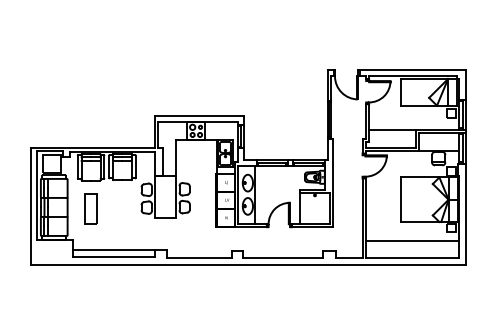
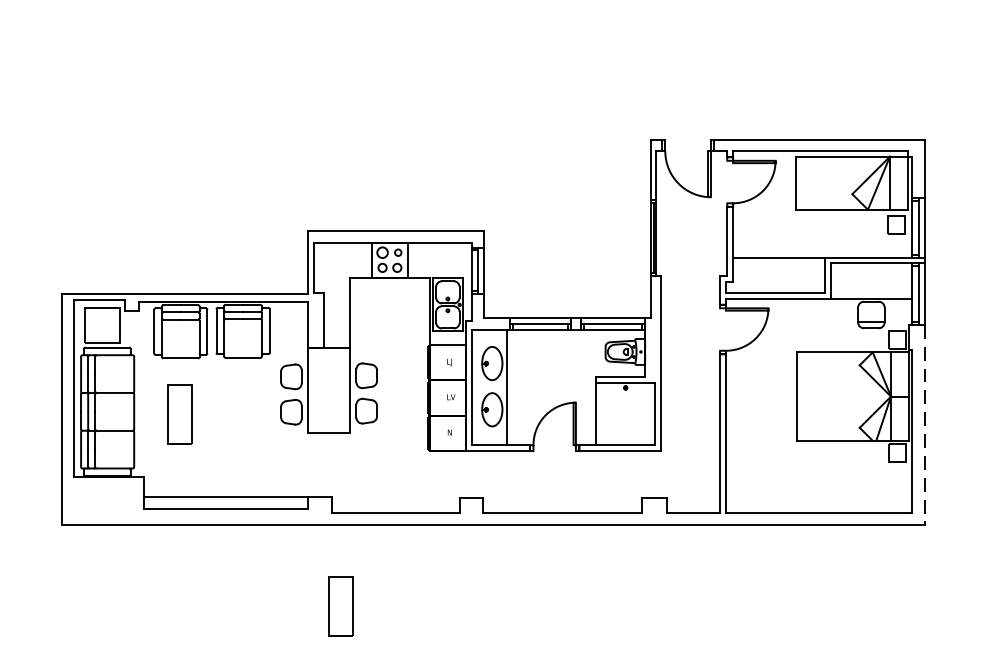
line: (465, 214) -> (924, 425), solid -> dashed
line: (412, 241) -> (819, 479), removed
part: (171, 305) -> (340, 606), added

